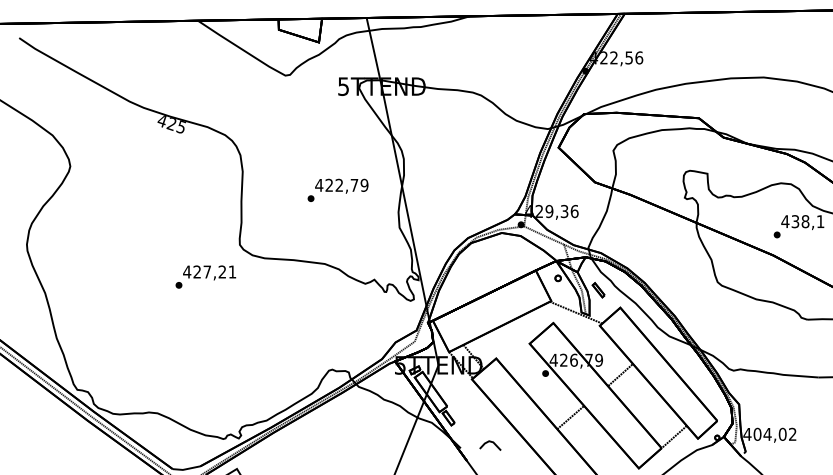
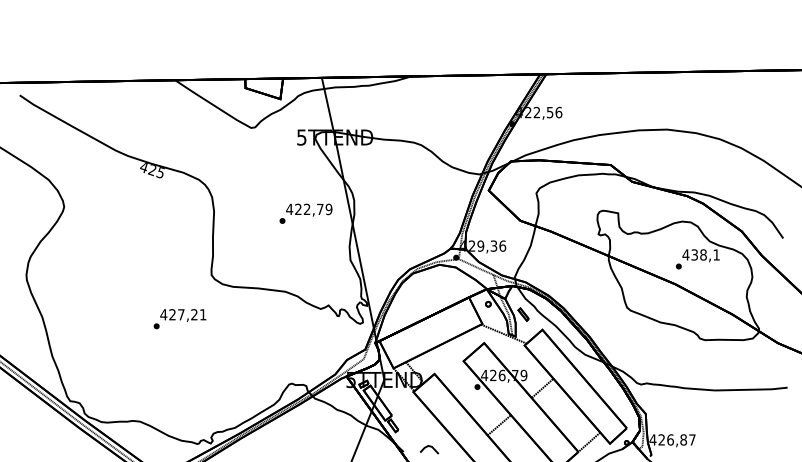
text: (337, 190) -> (305, 213), moved
text: (205, 277) -> (179, 319), moved
text: (774, 433) -> (676, 439), 404,02 -> 426,87

